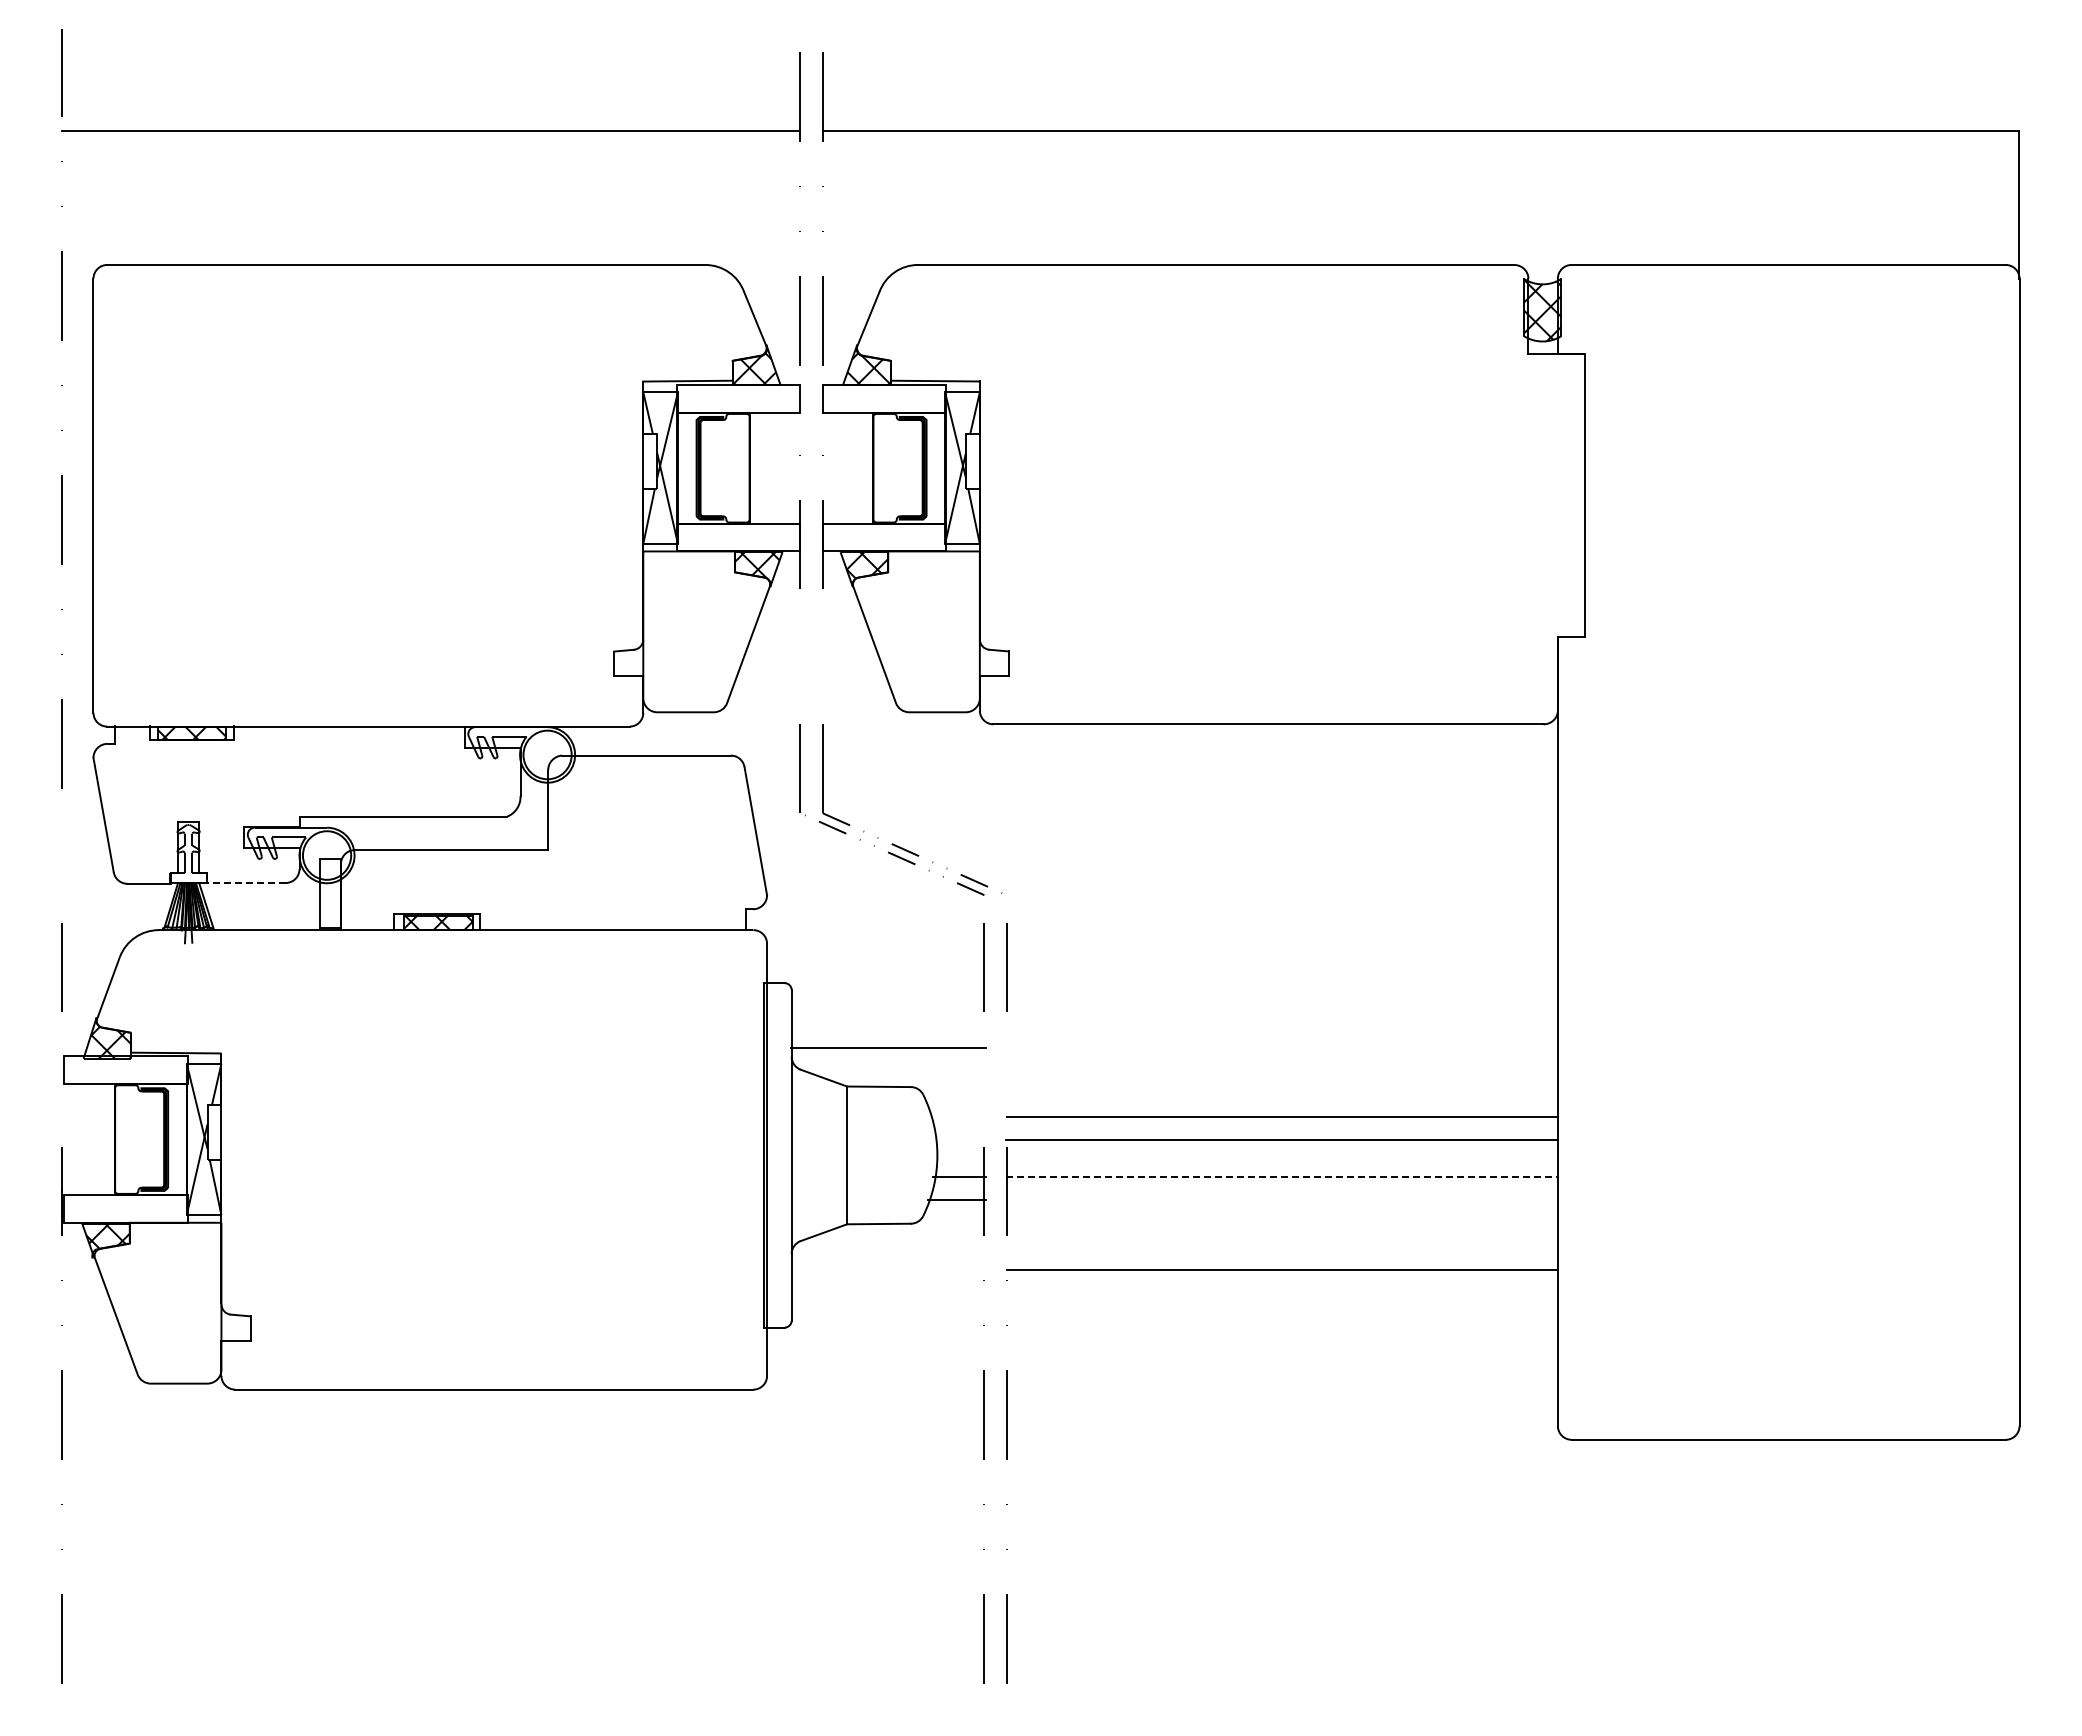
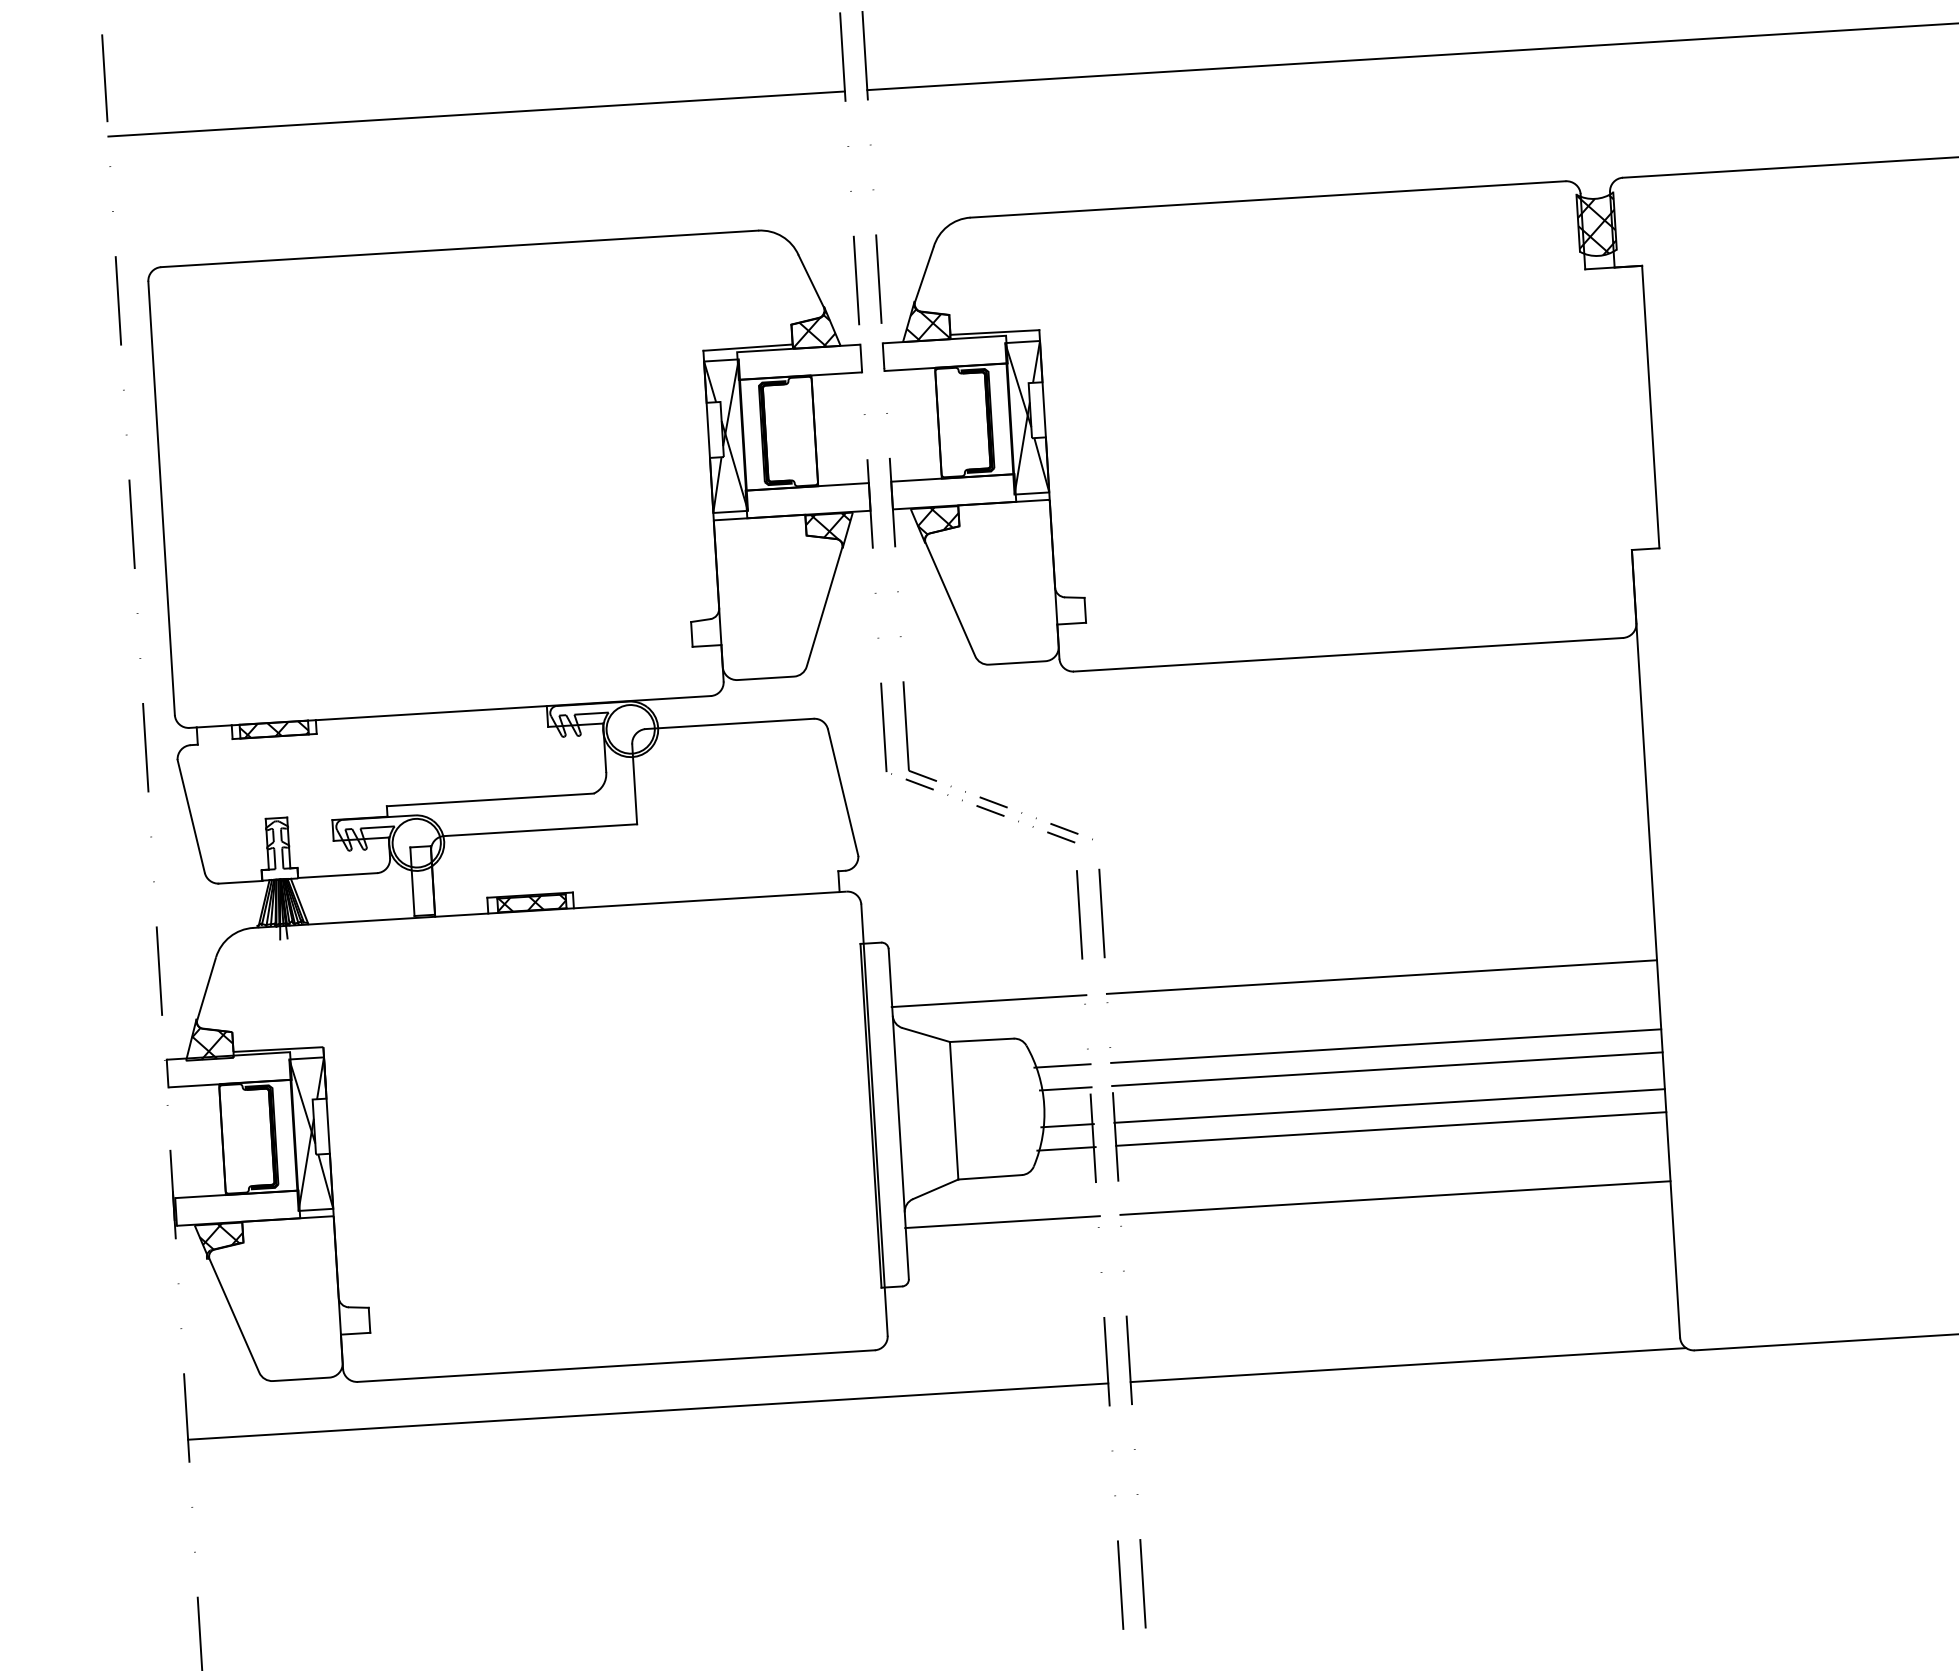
line: (246, 883) -> (338, 876), dashed -> solid
line: (1281, 1048) -> (1381, 977), added
line: (957, 1117) -> (1061, 1066), added
line: (959, 1140) -> (1065, 1089), added
line: (1282, 1177) -> (1390, 1106), dashed -> solid
line: (1281, 1200) -> (1390, 1129), added
line: (888, 1269) -> (1002, 1222), added
line: (523, 1437) -> (648, 1412), added
line: (1284, 1437) -> (1407, 1365), added

